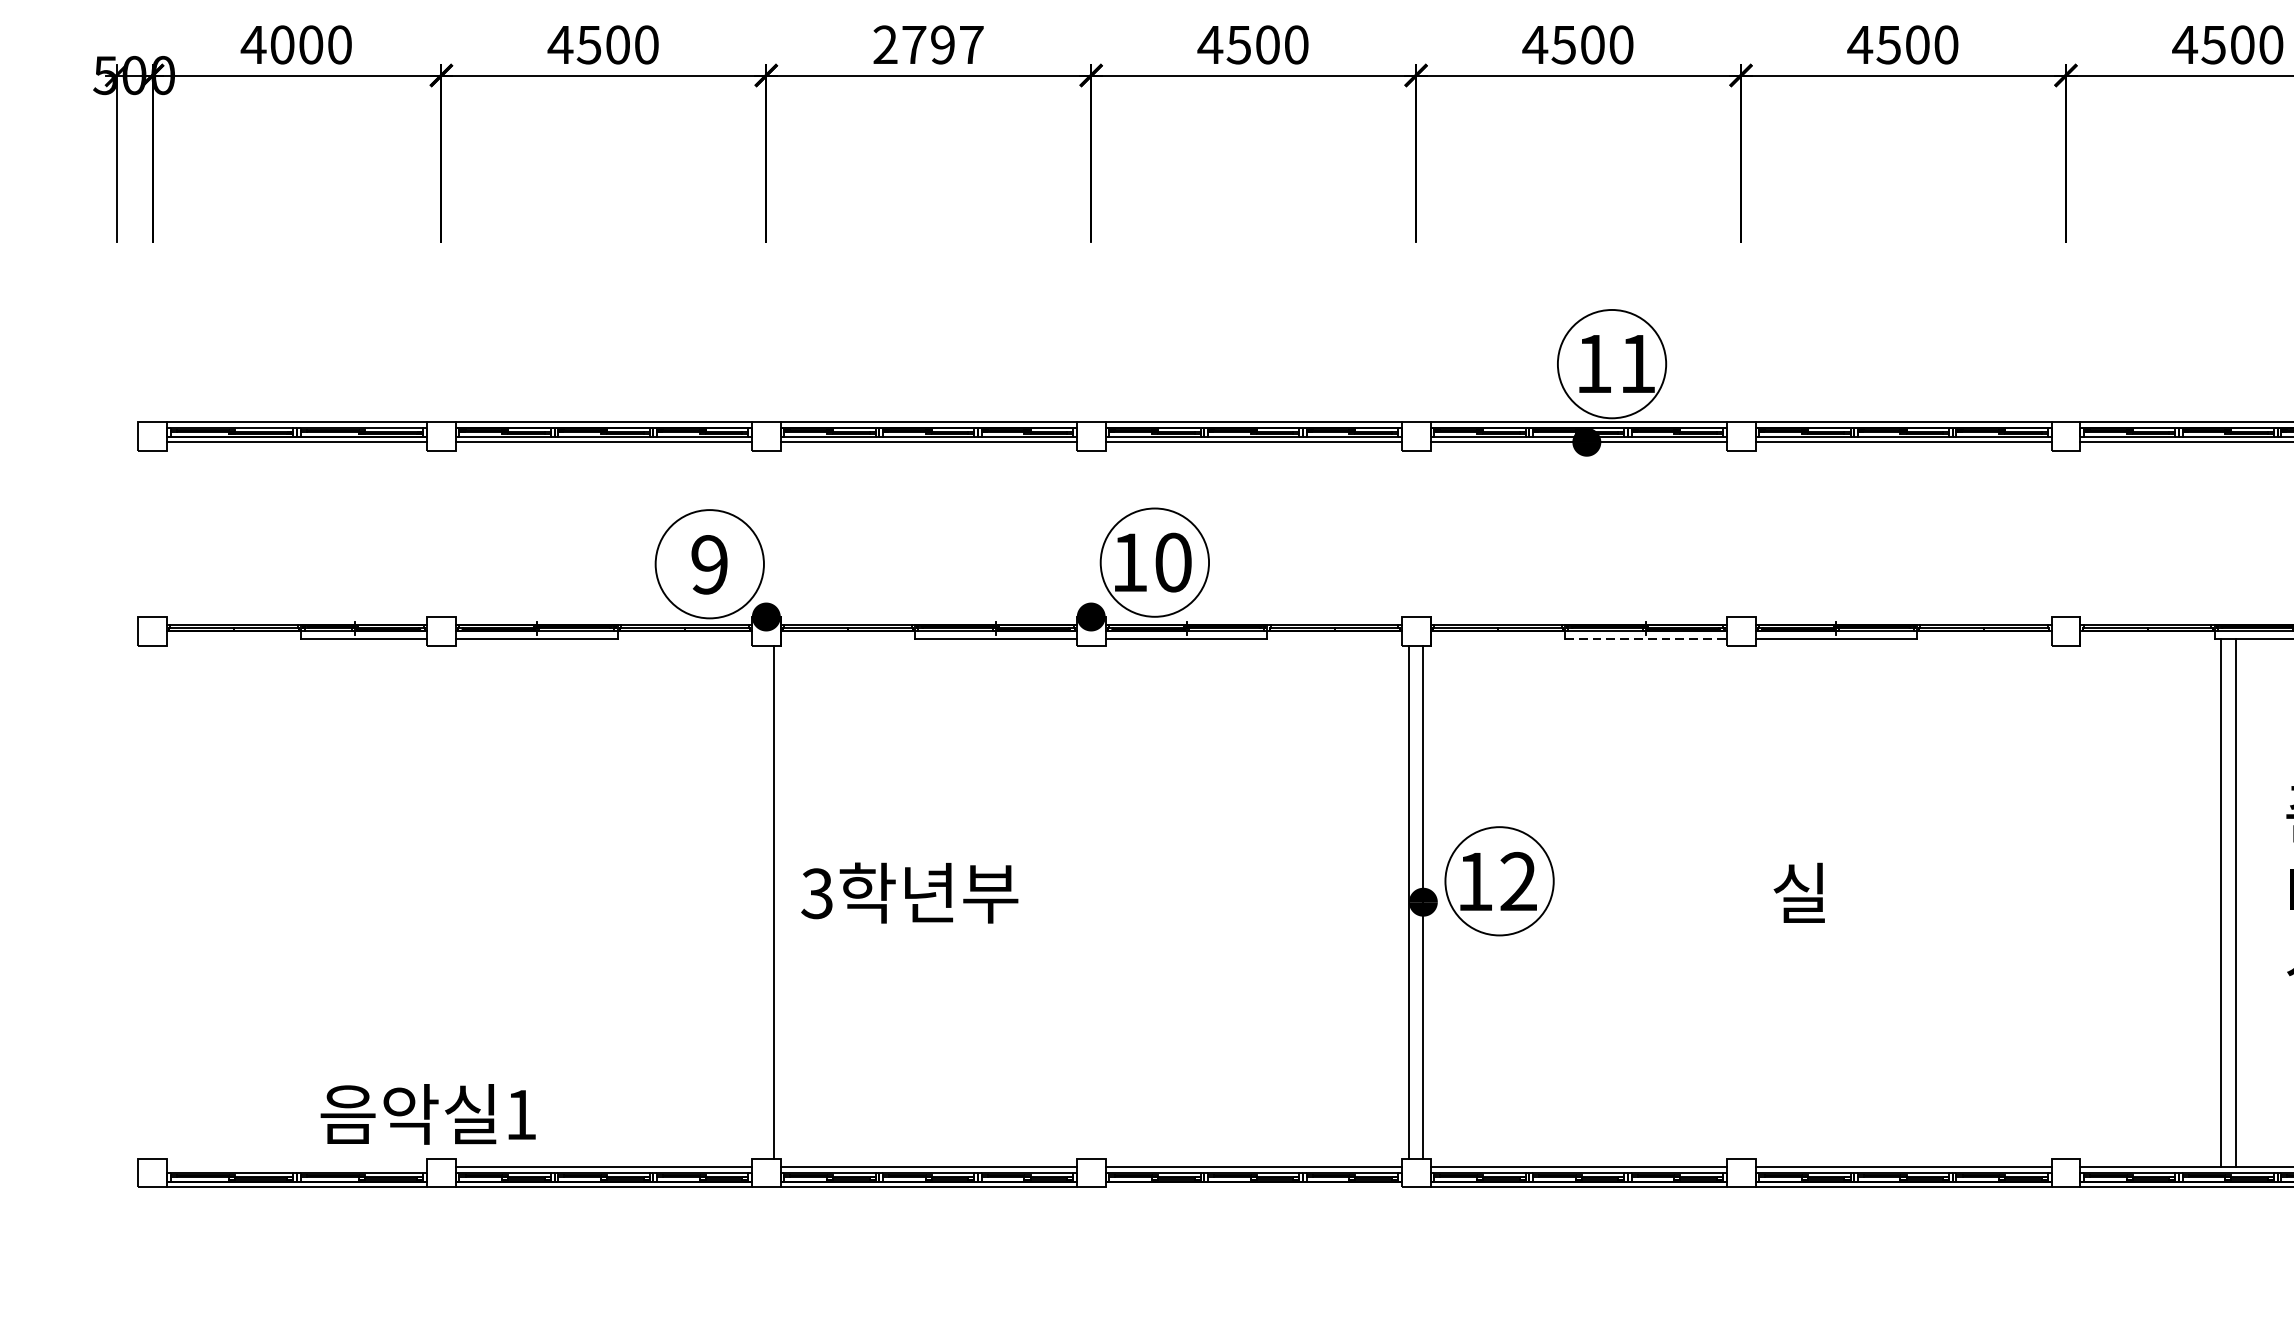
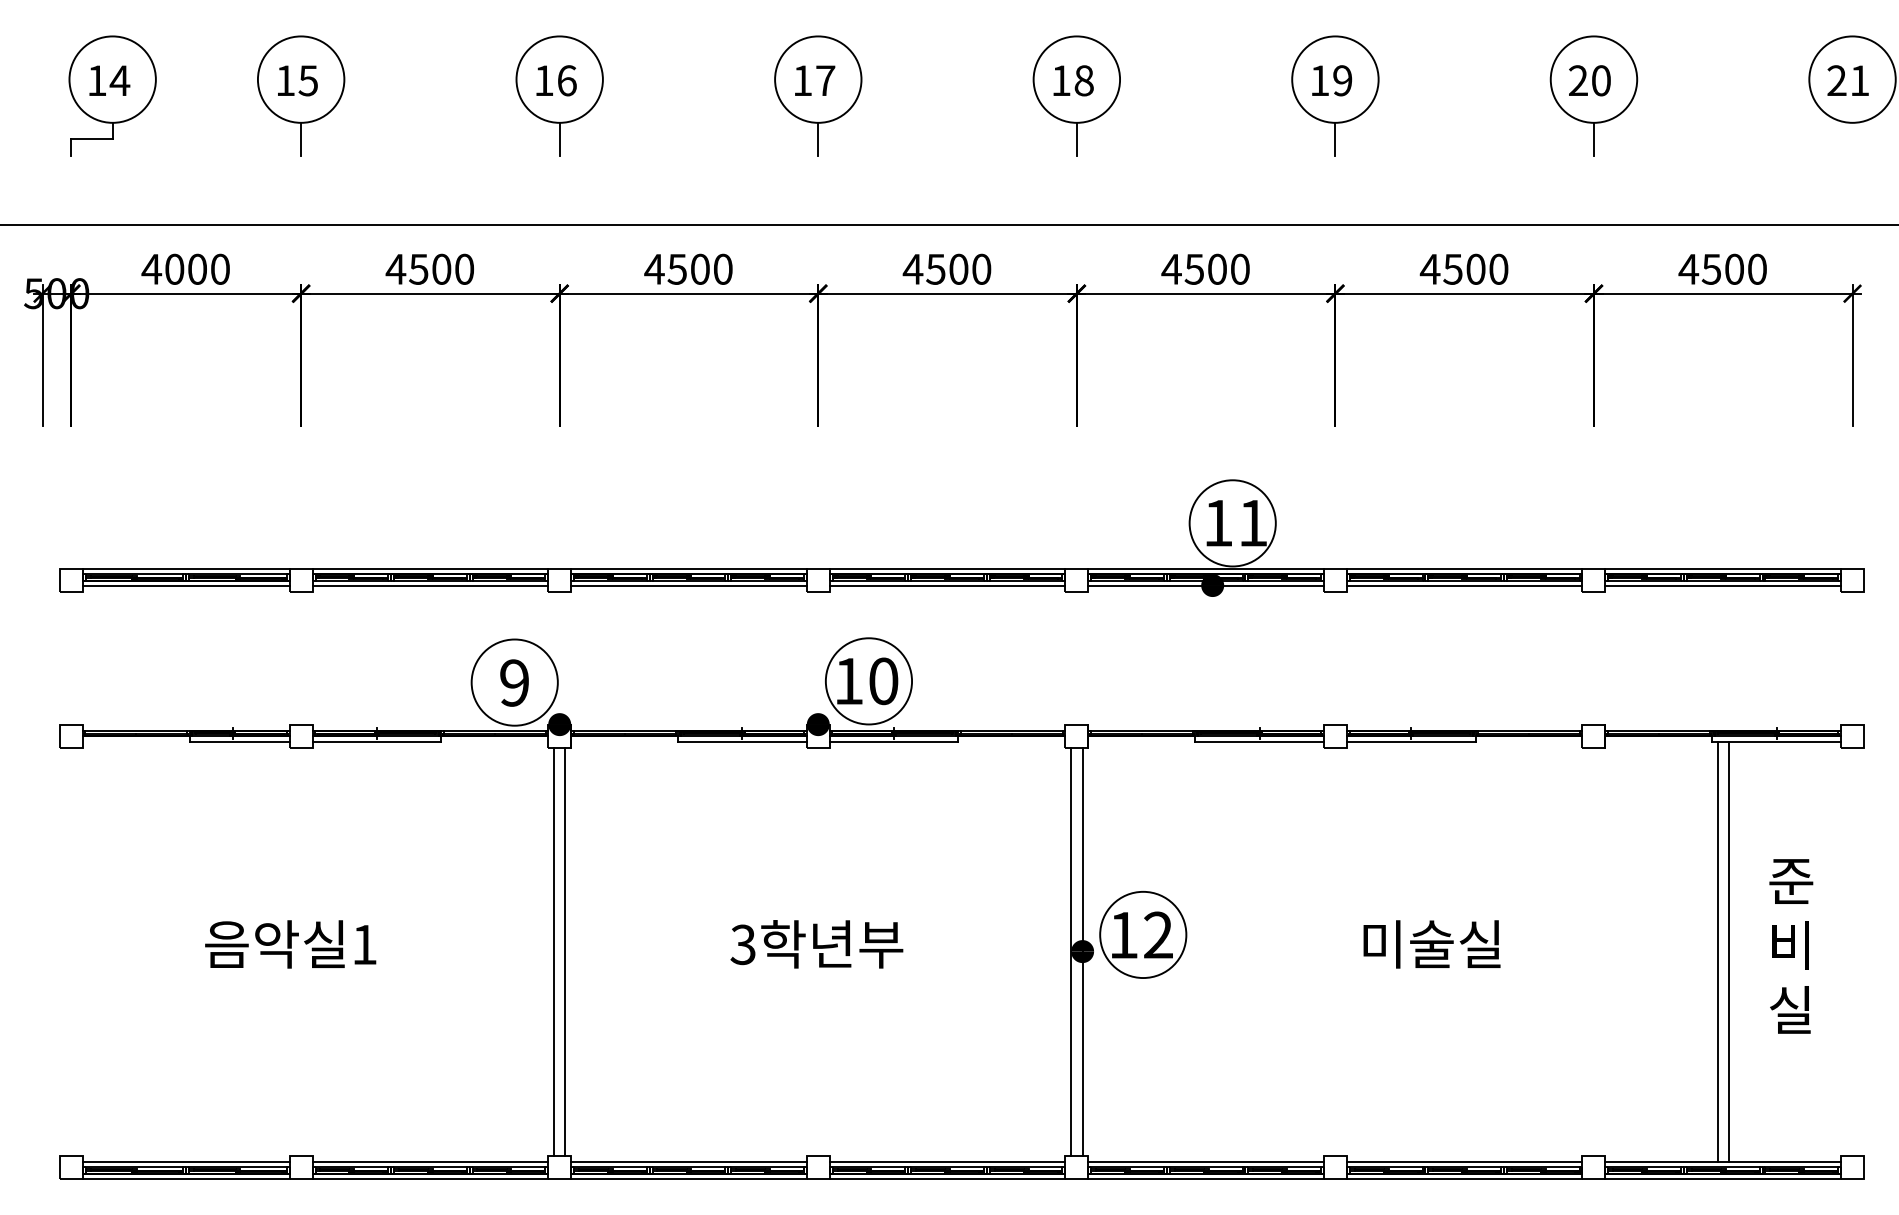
text: (928, 43) -> (688, 268), 2797 -> 4500
line: (1646, 639) -> (1260, 742), dashed -> solid
text: (909, 893) -> (816, 944), moved
text: (1860, 893) -> (1430, 944), 실 -> 미술실
line: (758, 902) -> (553, 951), added
text: (428, 1114) -> (290, 944), moved
line: (296, 1167) -> (185, 1162), added
line: (1253, 1187) -> (947, 1178), added

